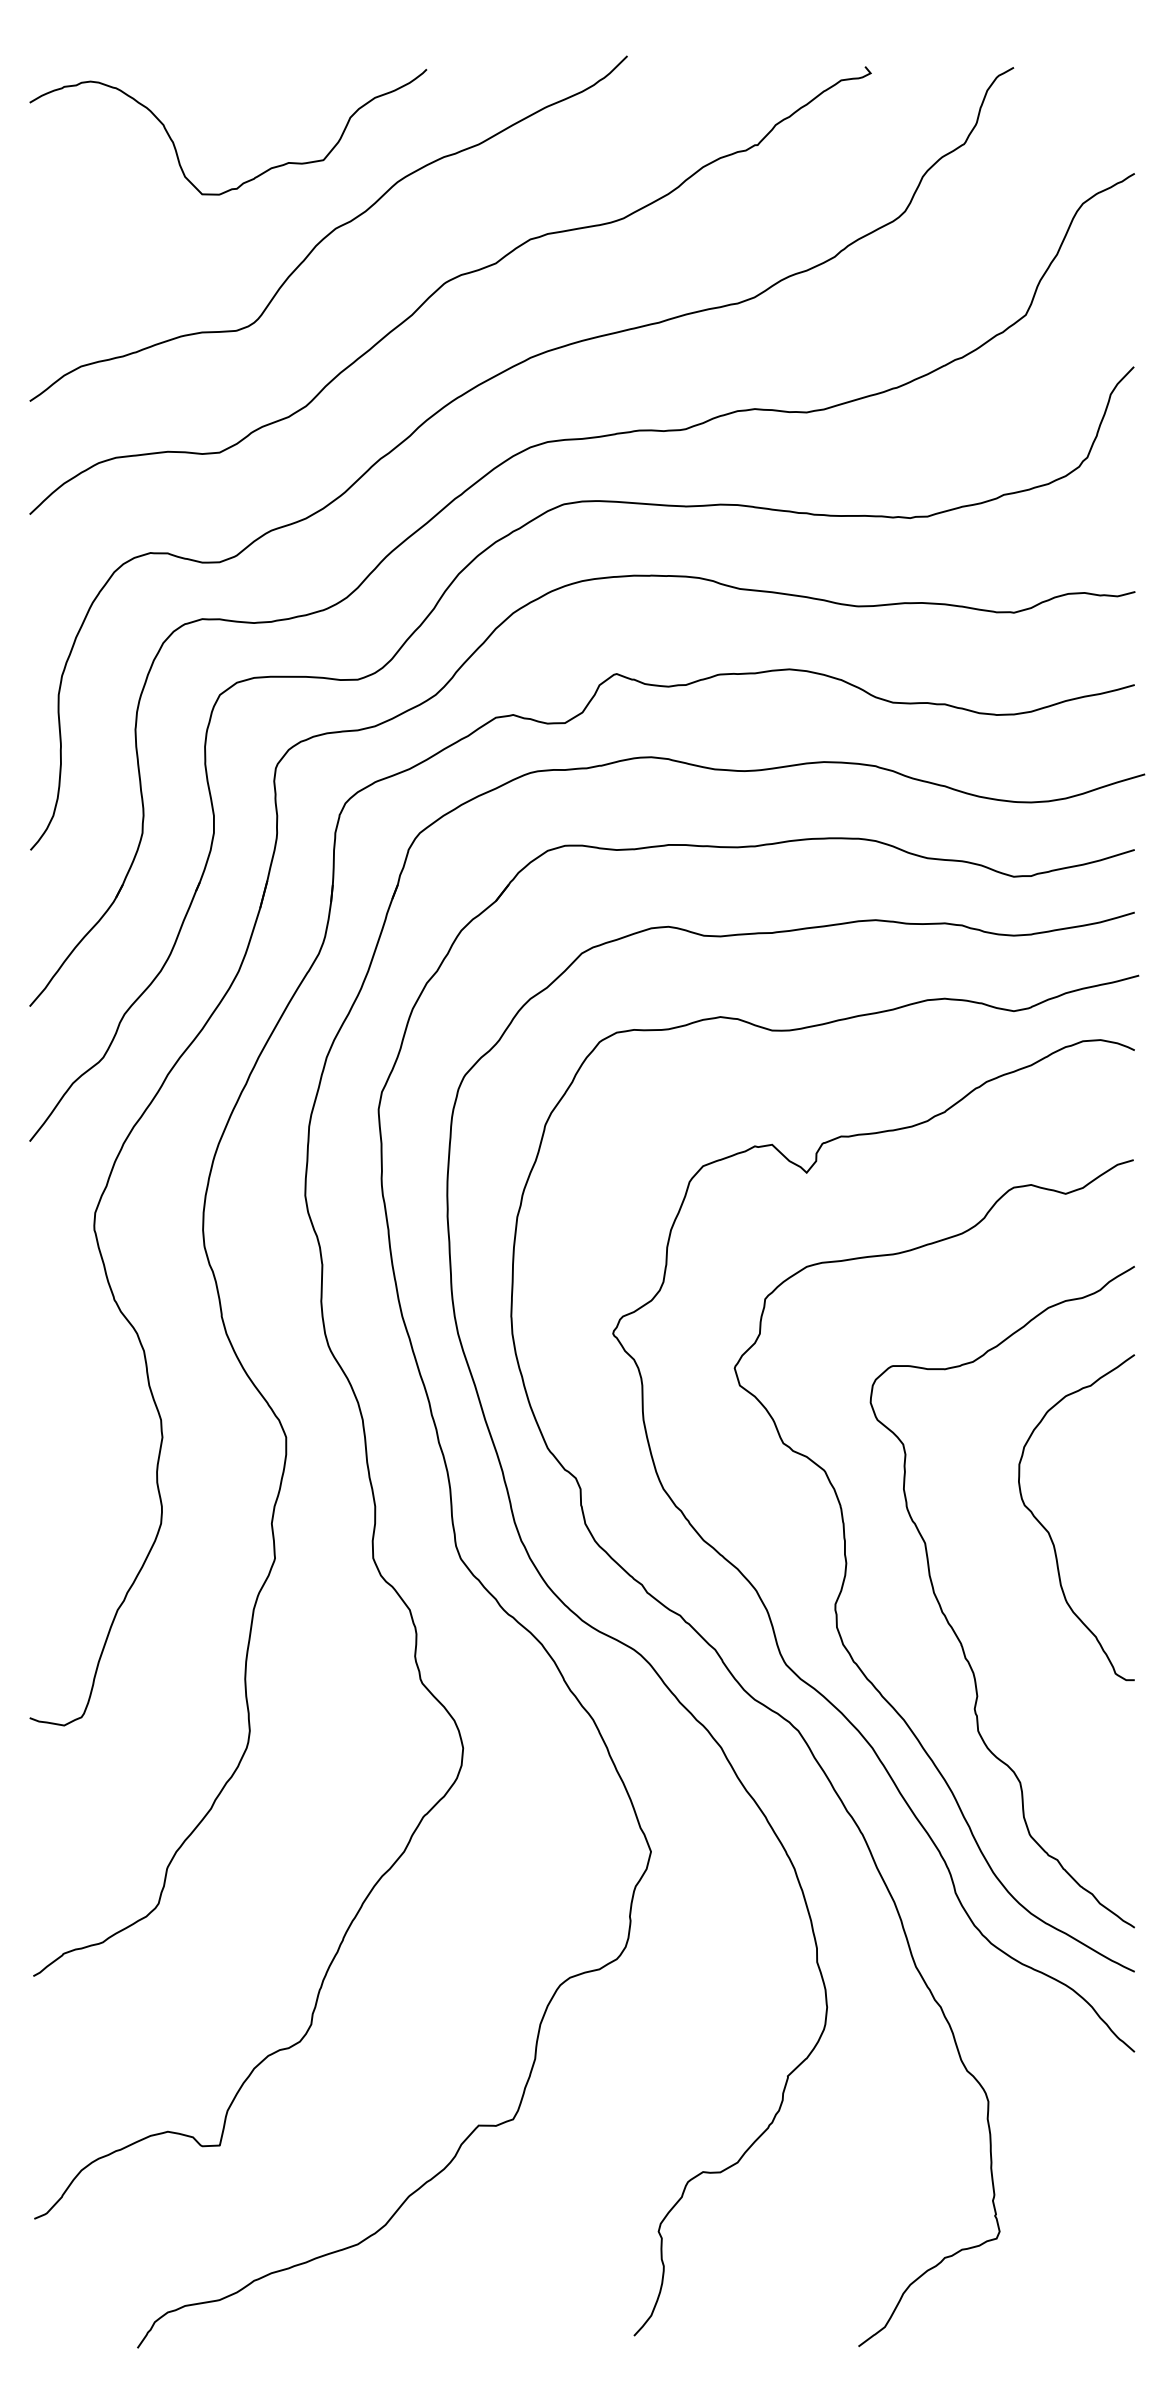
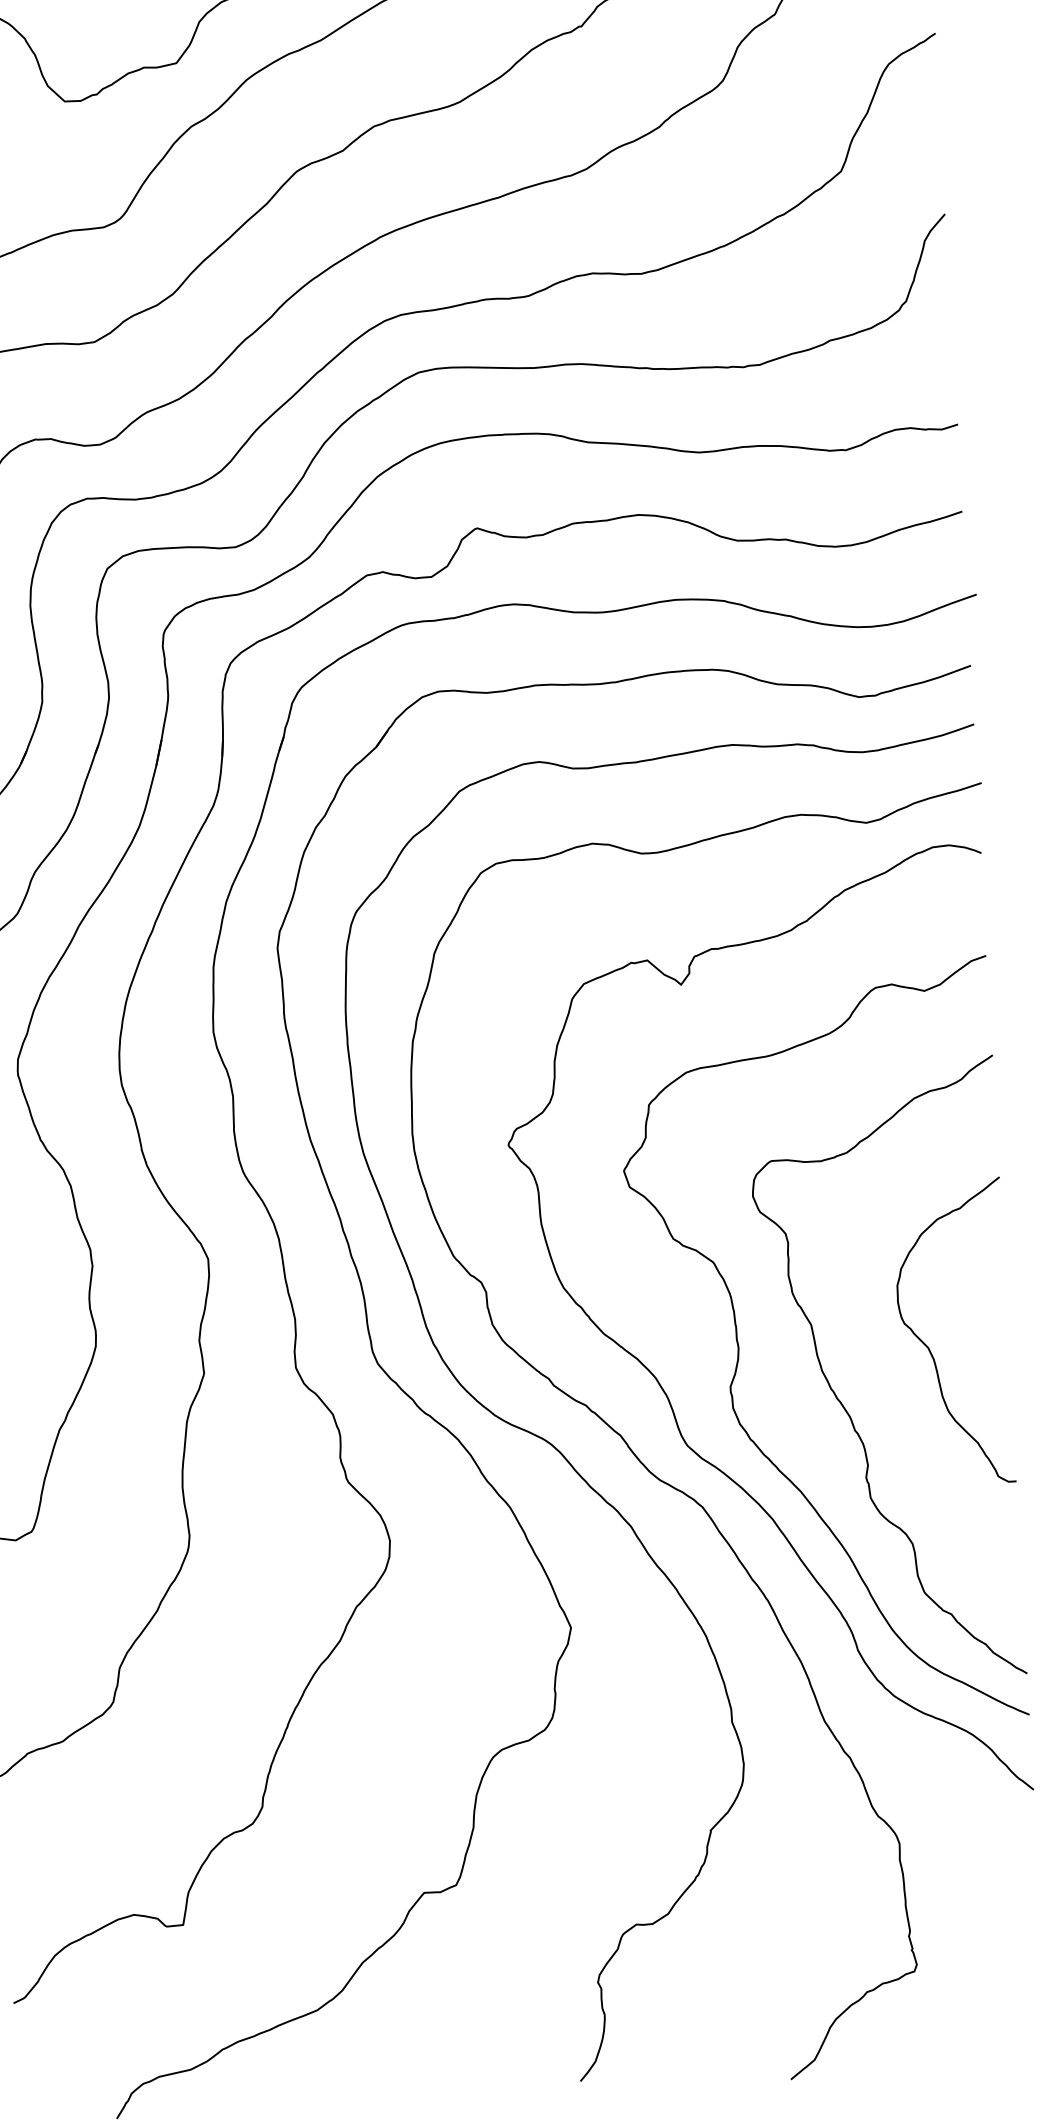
curve: (1049, 1532) -> (929, 1347), moved

